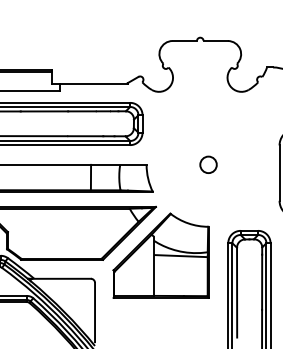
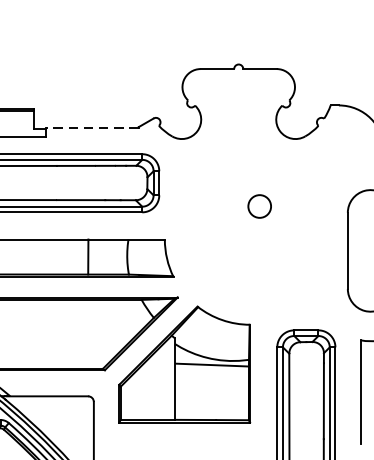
line: (93, 83) -> (91, 127), solid -> dashed
circle: (208, 164) -> (259, 205), moved

